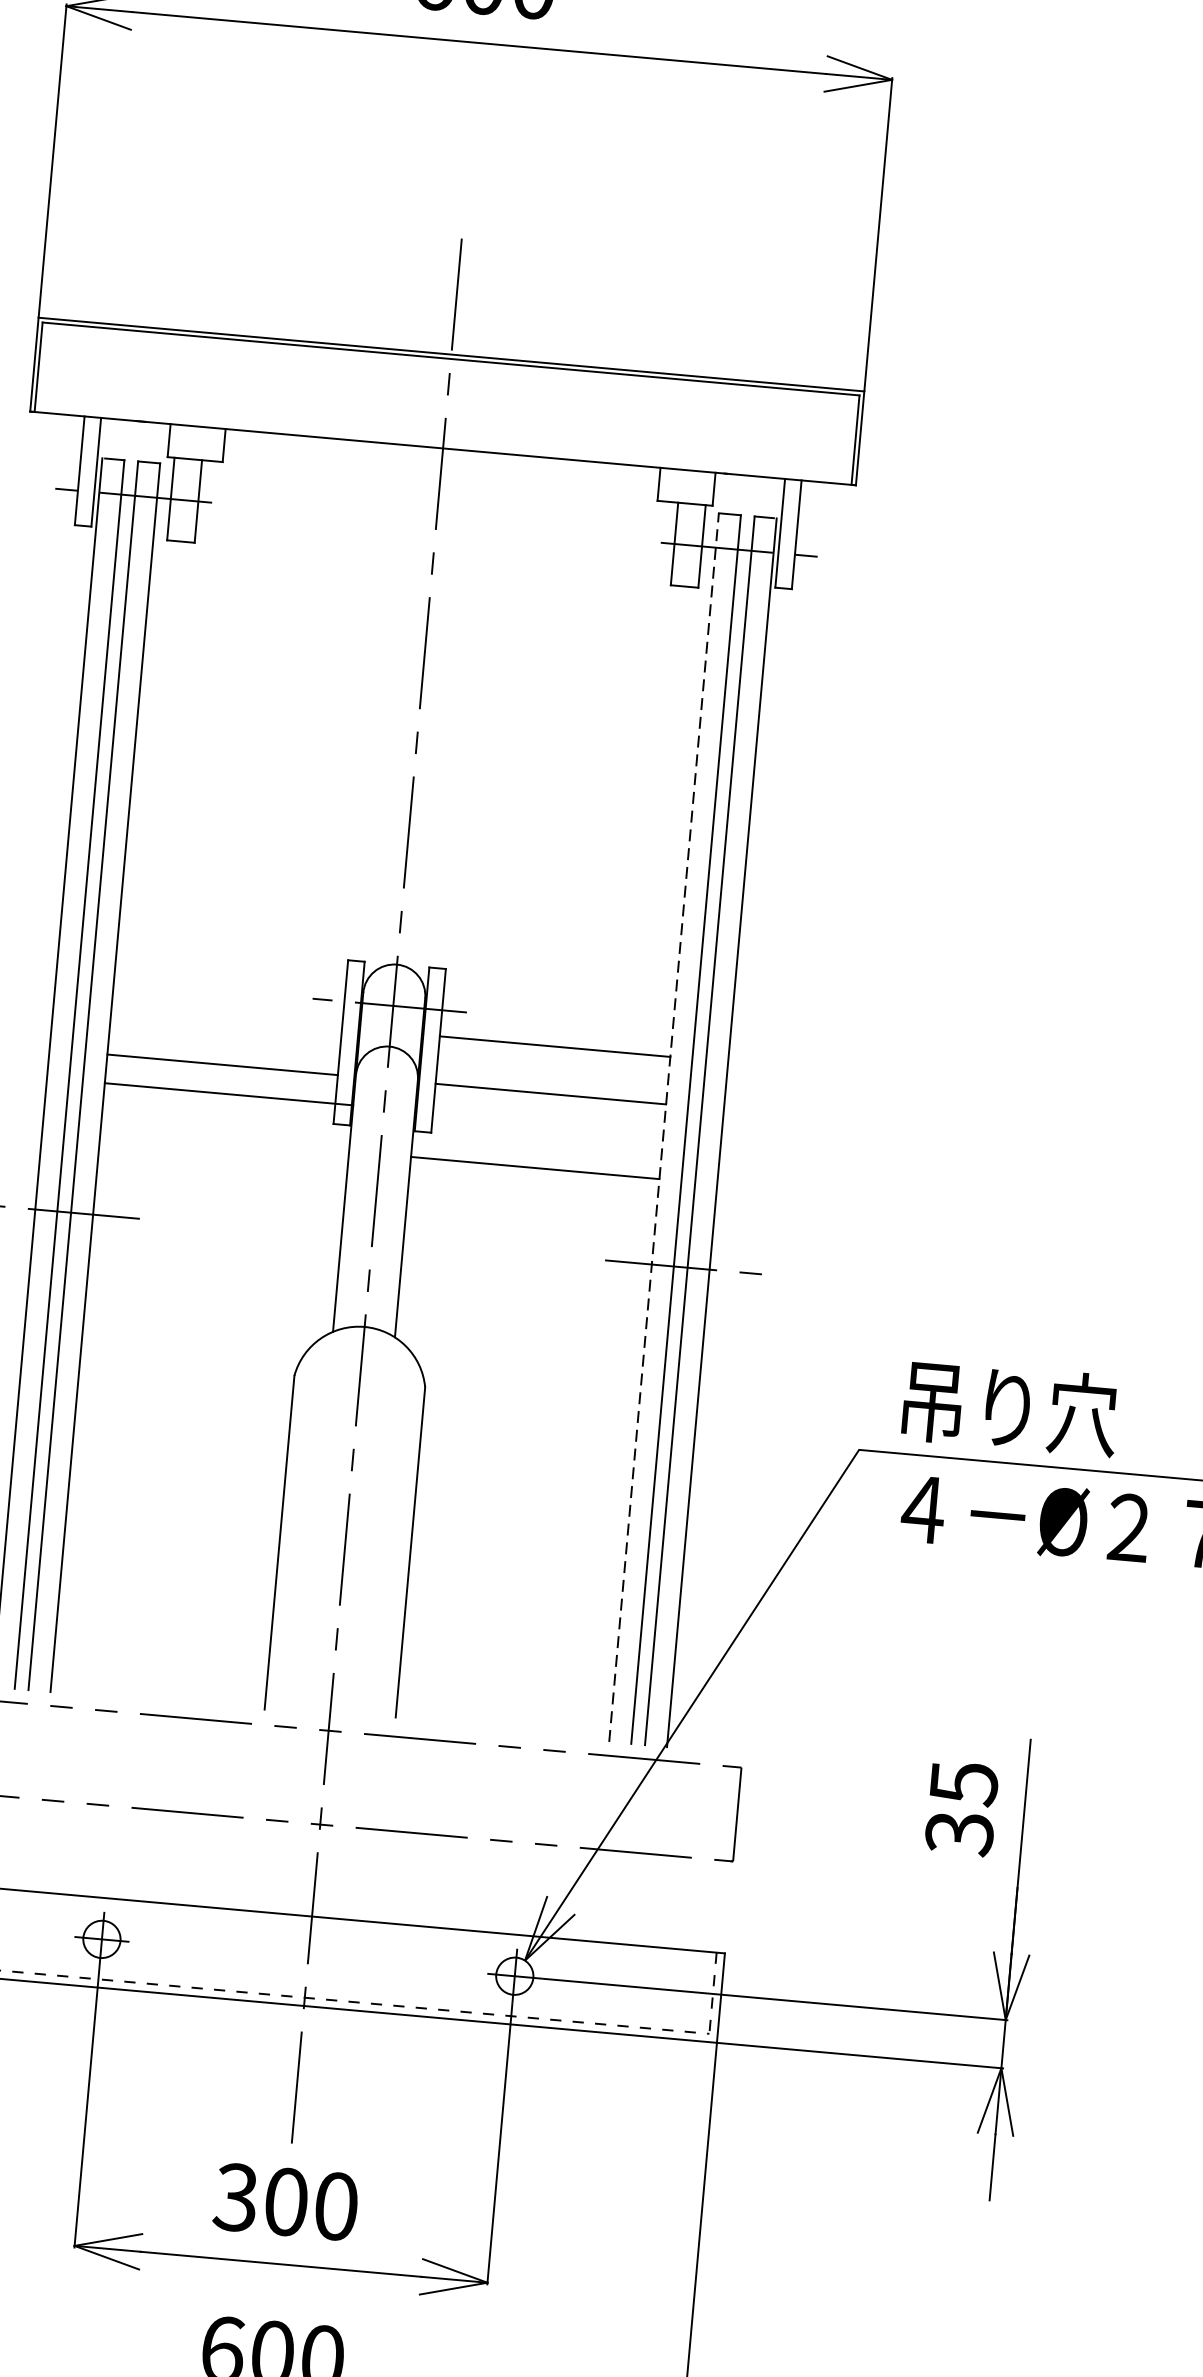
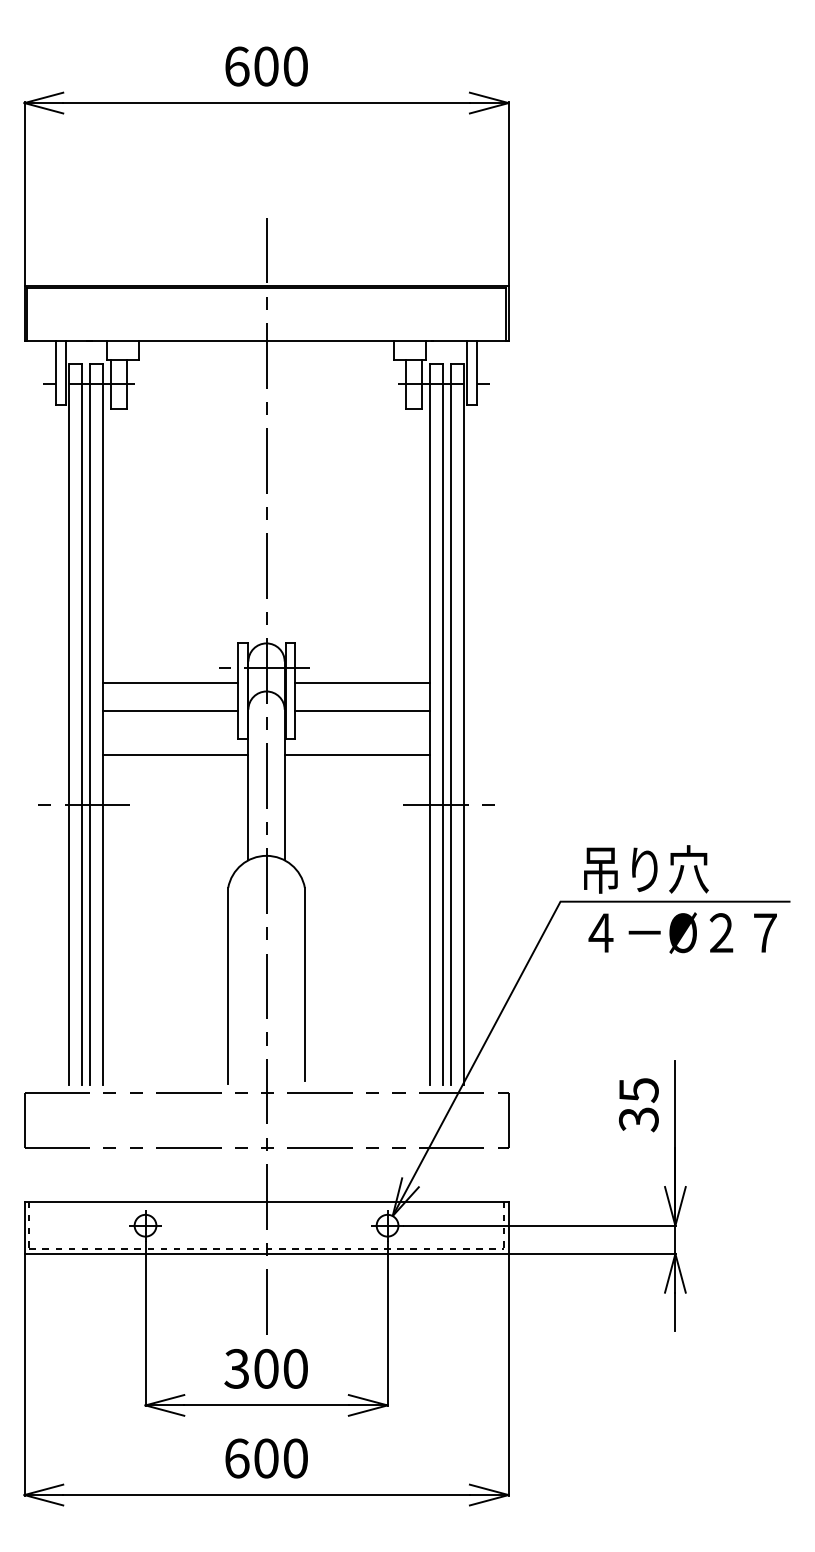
line: (225, 1016) -> (169, 682), added
line: (228, 1094) -> (175, 754), moved
line: (664, 1126) -> (430, 723), dashed -> solid

